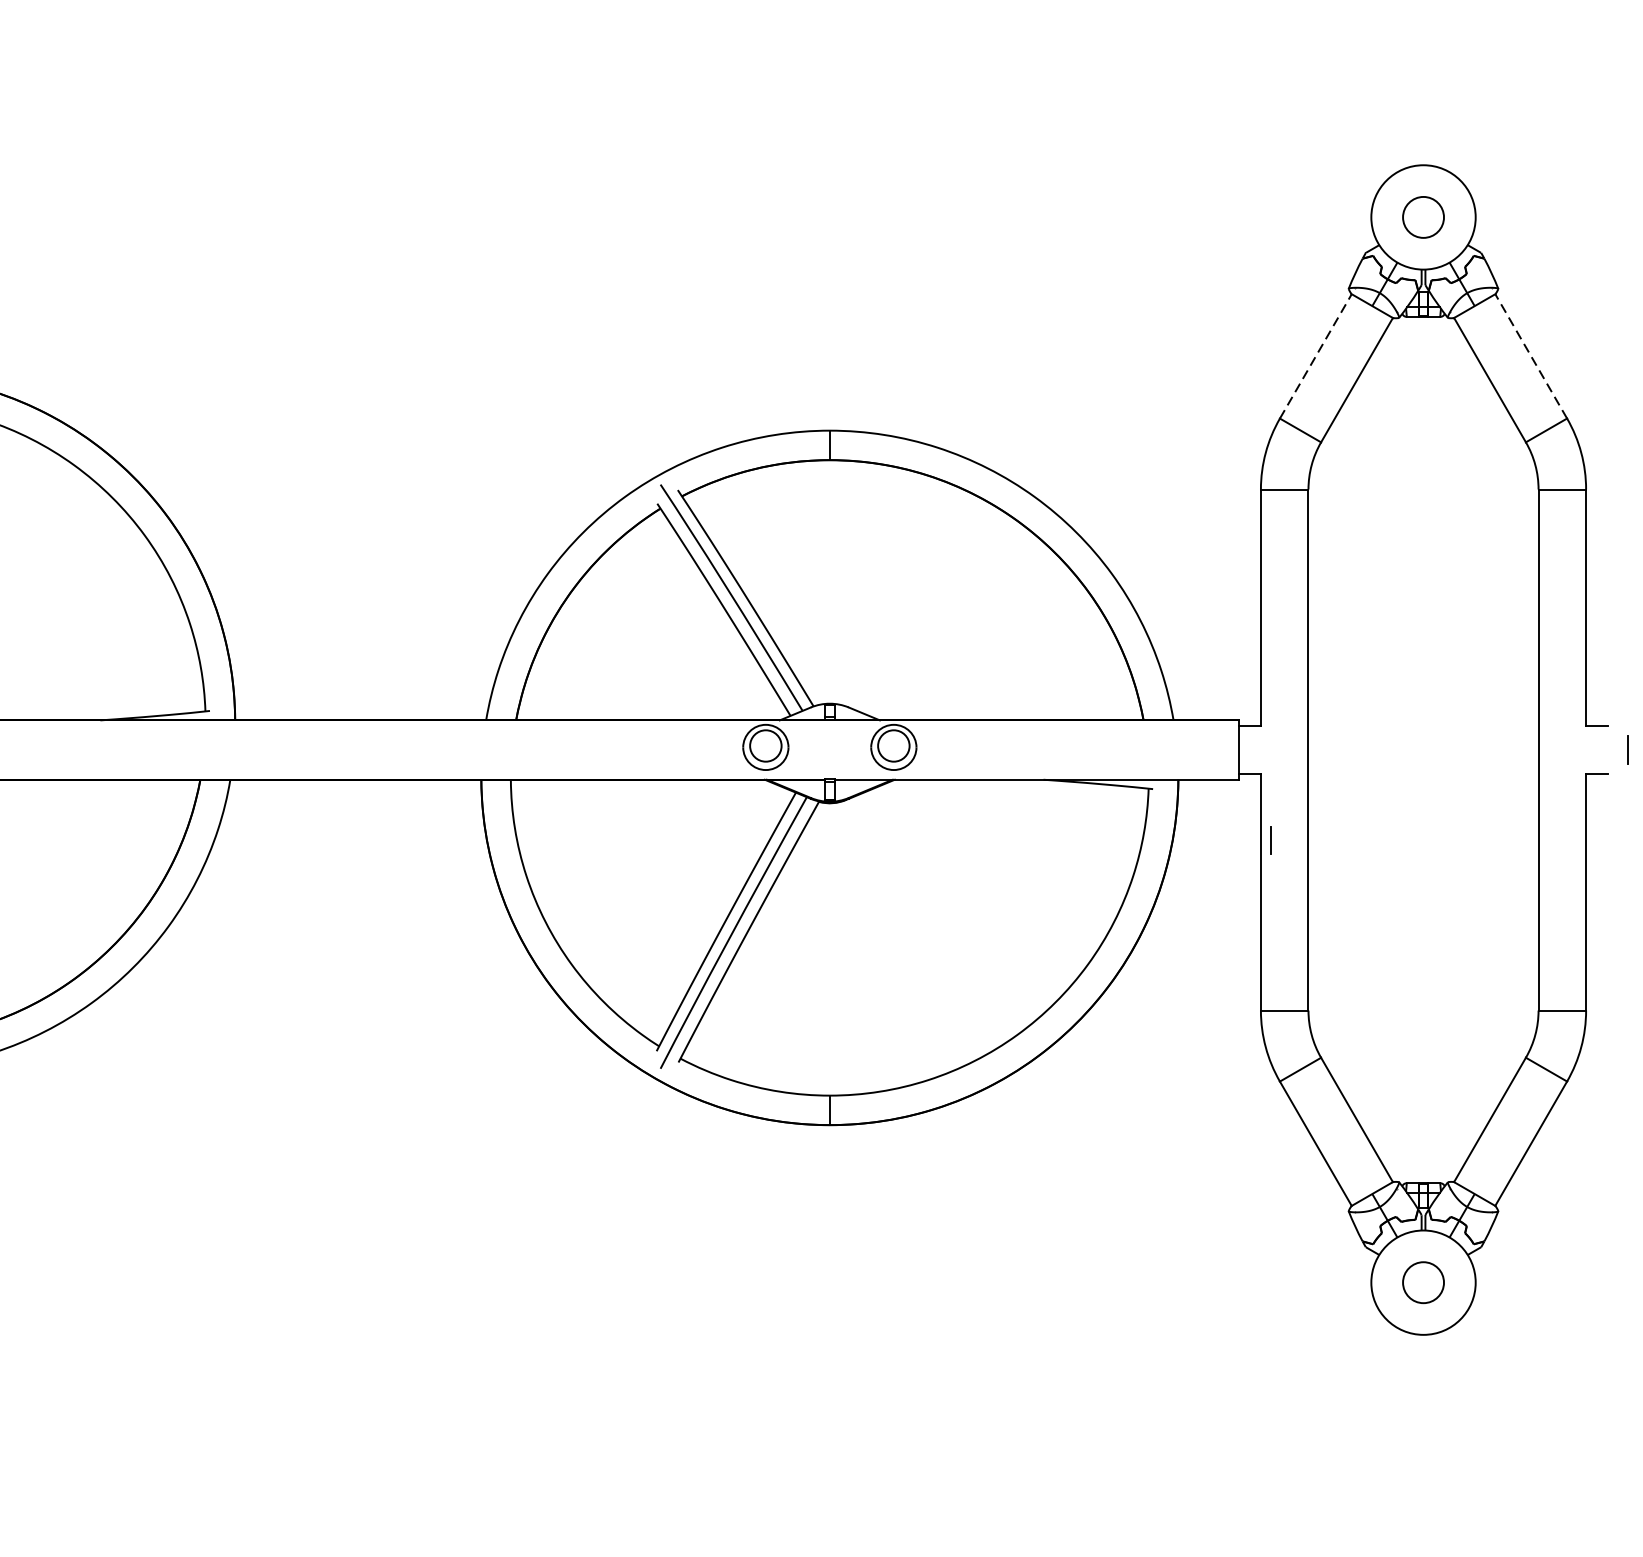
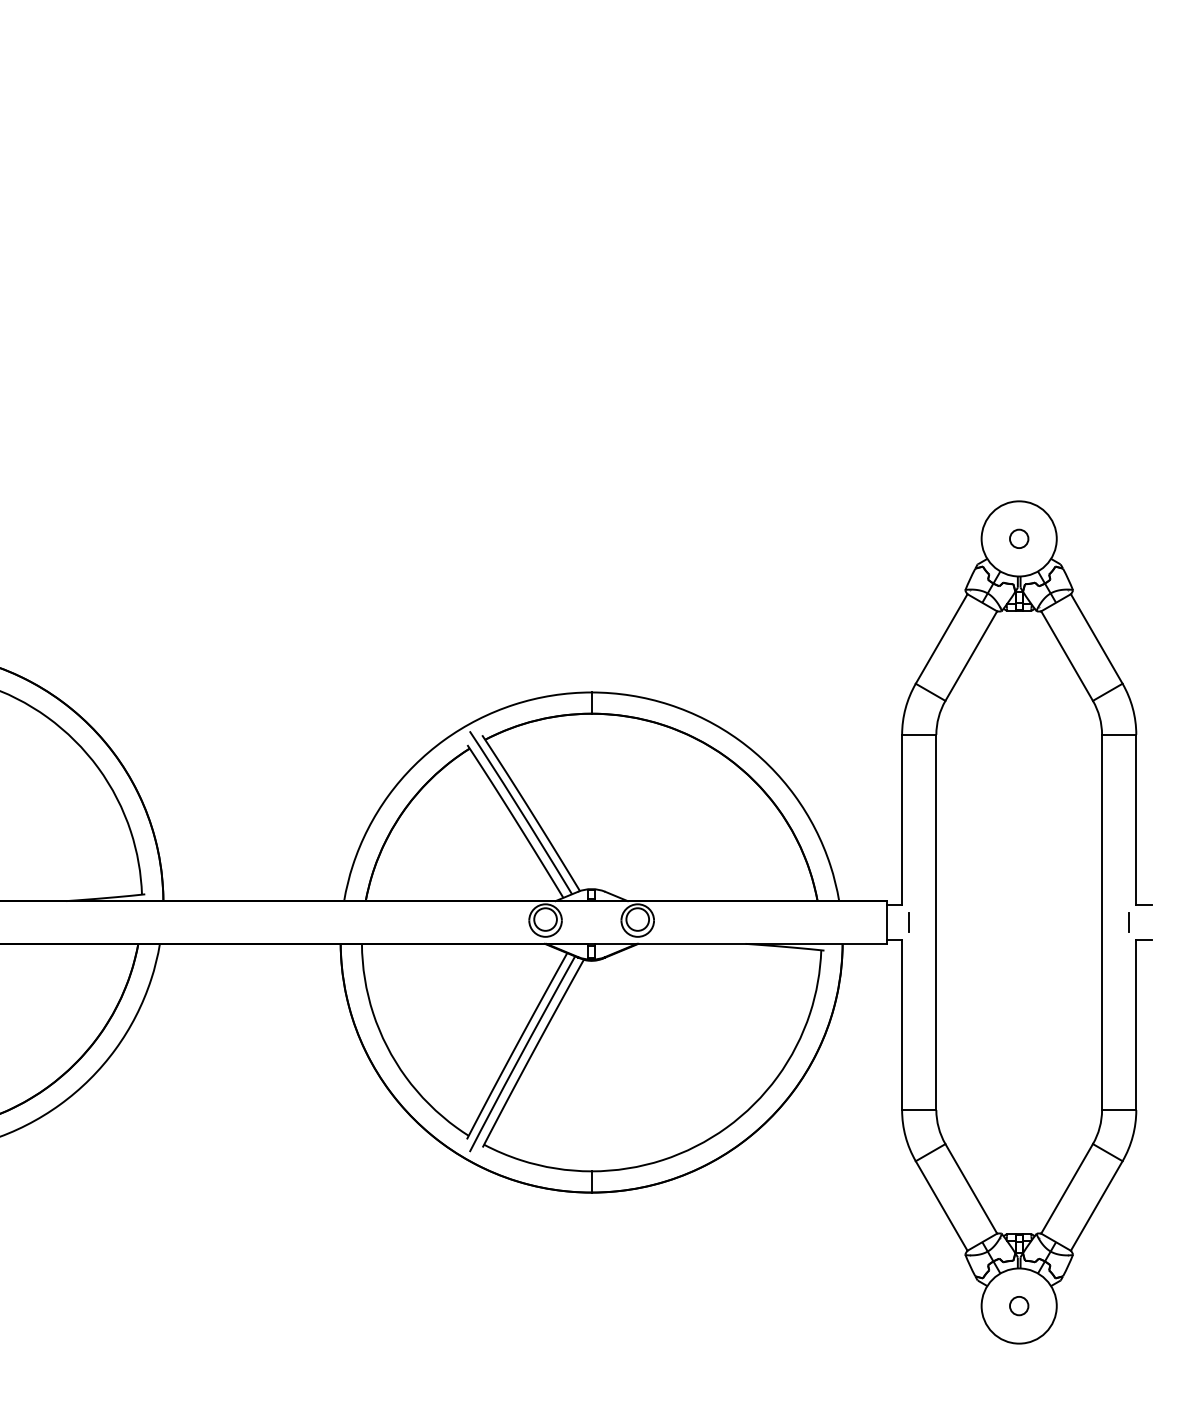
circle: (1423, 216) -> (1019, 538), size x0.62
line: (1530, 355) -> (1096, 638), dashed -> solid
line: (1315, 357) -> (941, 639), dashed -> solid
line: (1626, 750) -> (1128, 922), moved
line: (1269, 840) -> (908, 922), moved
circle: (1423, 1281) -> (1019, 1305), size x0.62

